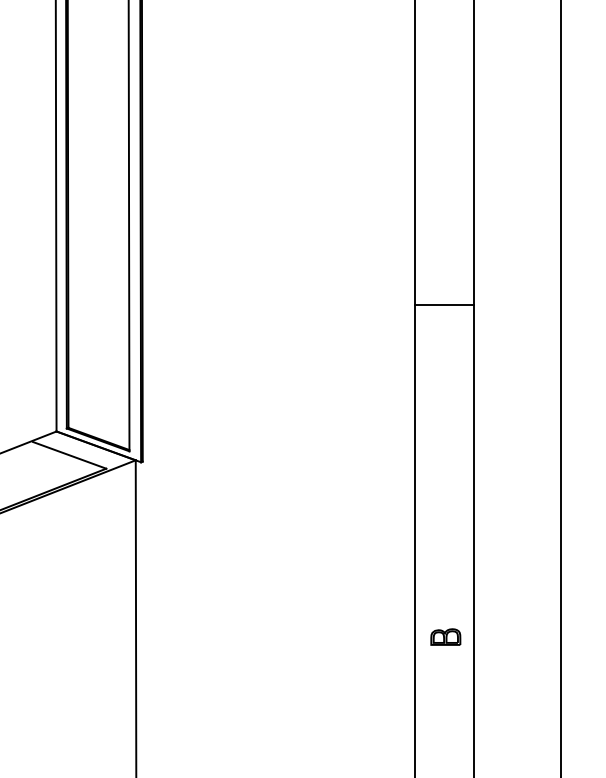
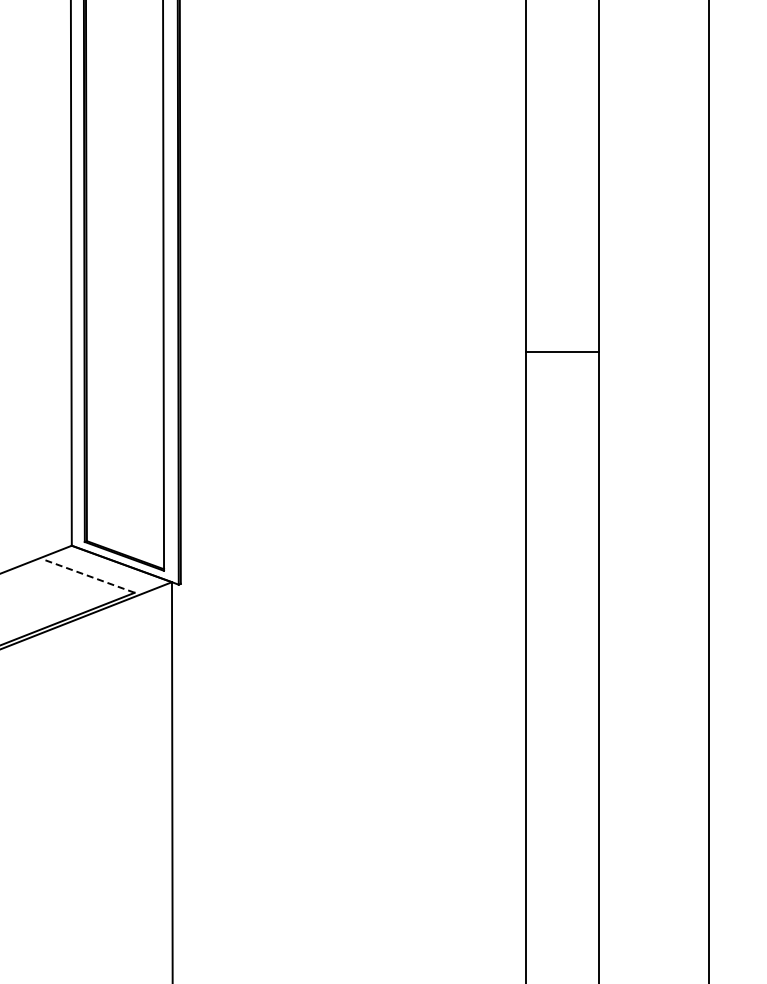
line: (444, 304) -> (562, 352), moved
line: (68, 455) -> (87, 575), solid -> dashed
part: (445, 636) -> (563, 805), removed

